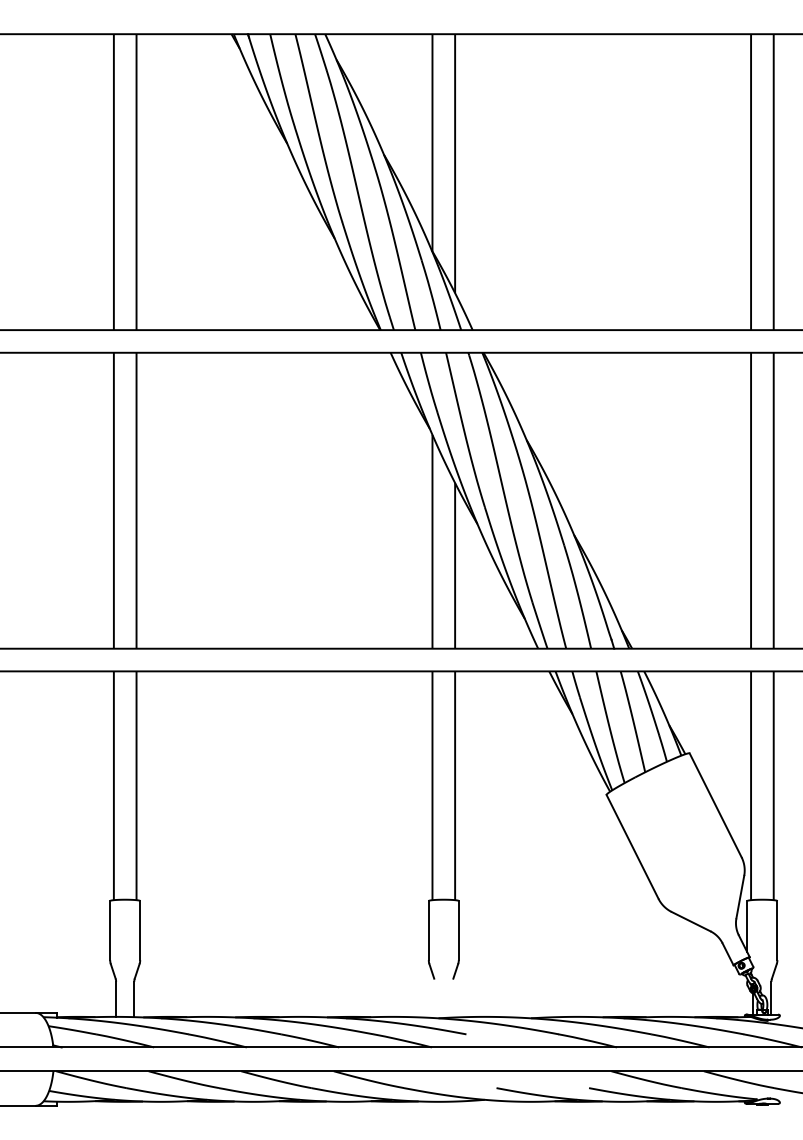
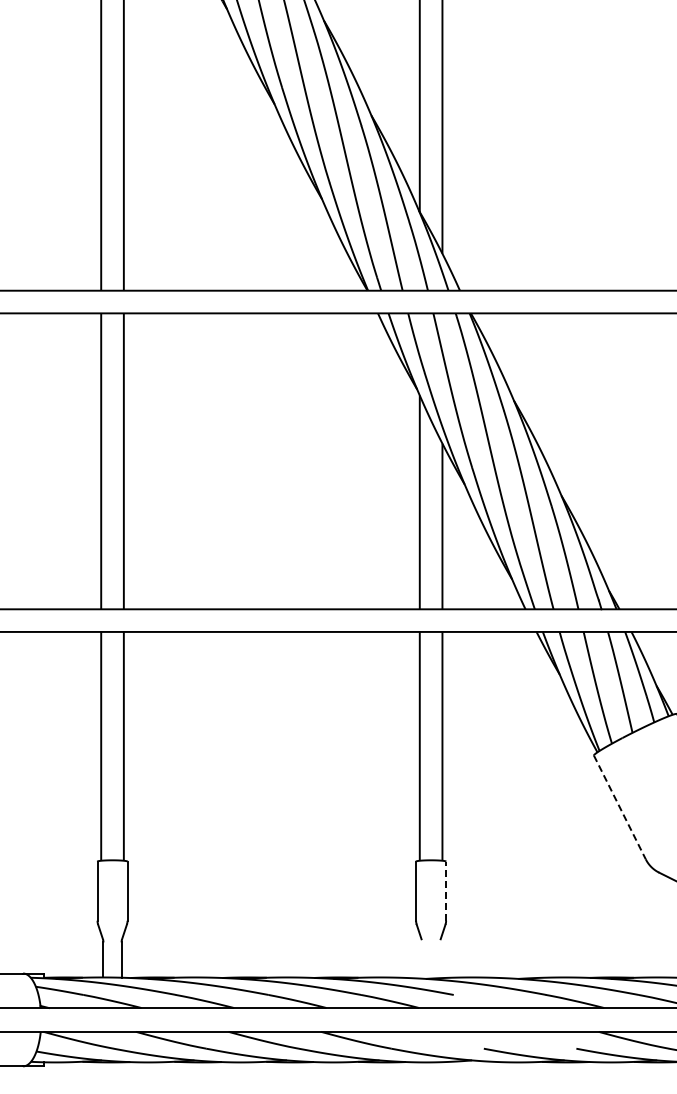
line: (632, 847) -> (619, 808), solid -> dashed
line: (458, 930) -> (445, 891), solid -> dashed

